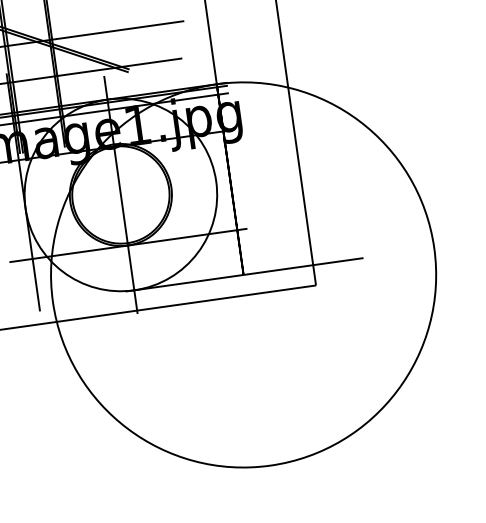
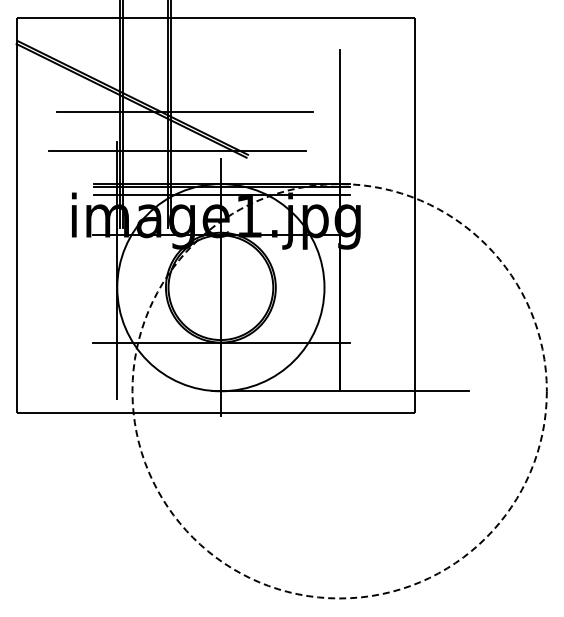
circle: (243, 275) -> (339, 391), solid -> dashed

